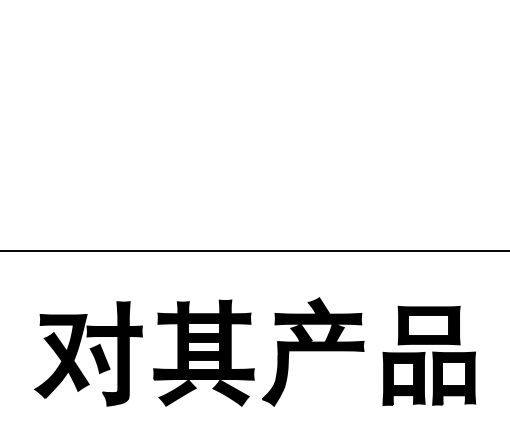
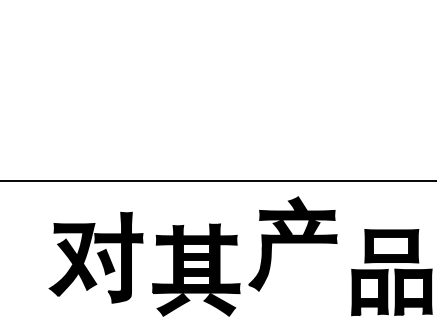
part: (313, 351) -> (293, 243), moved
part: (88, 353) -> (96, 257), moved

